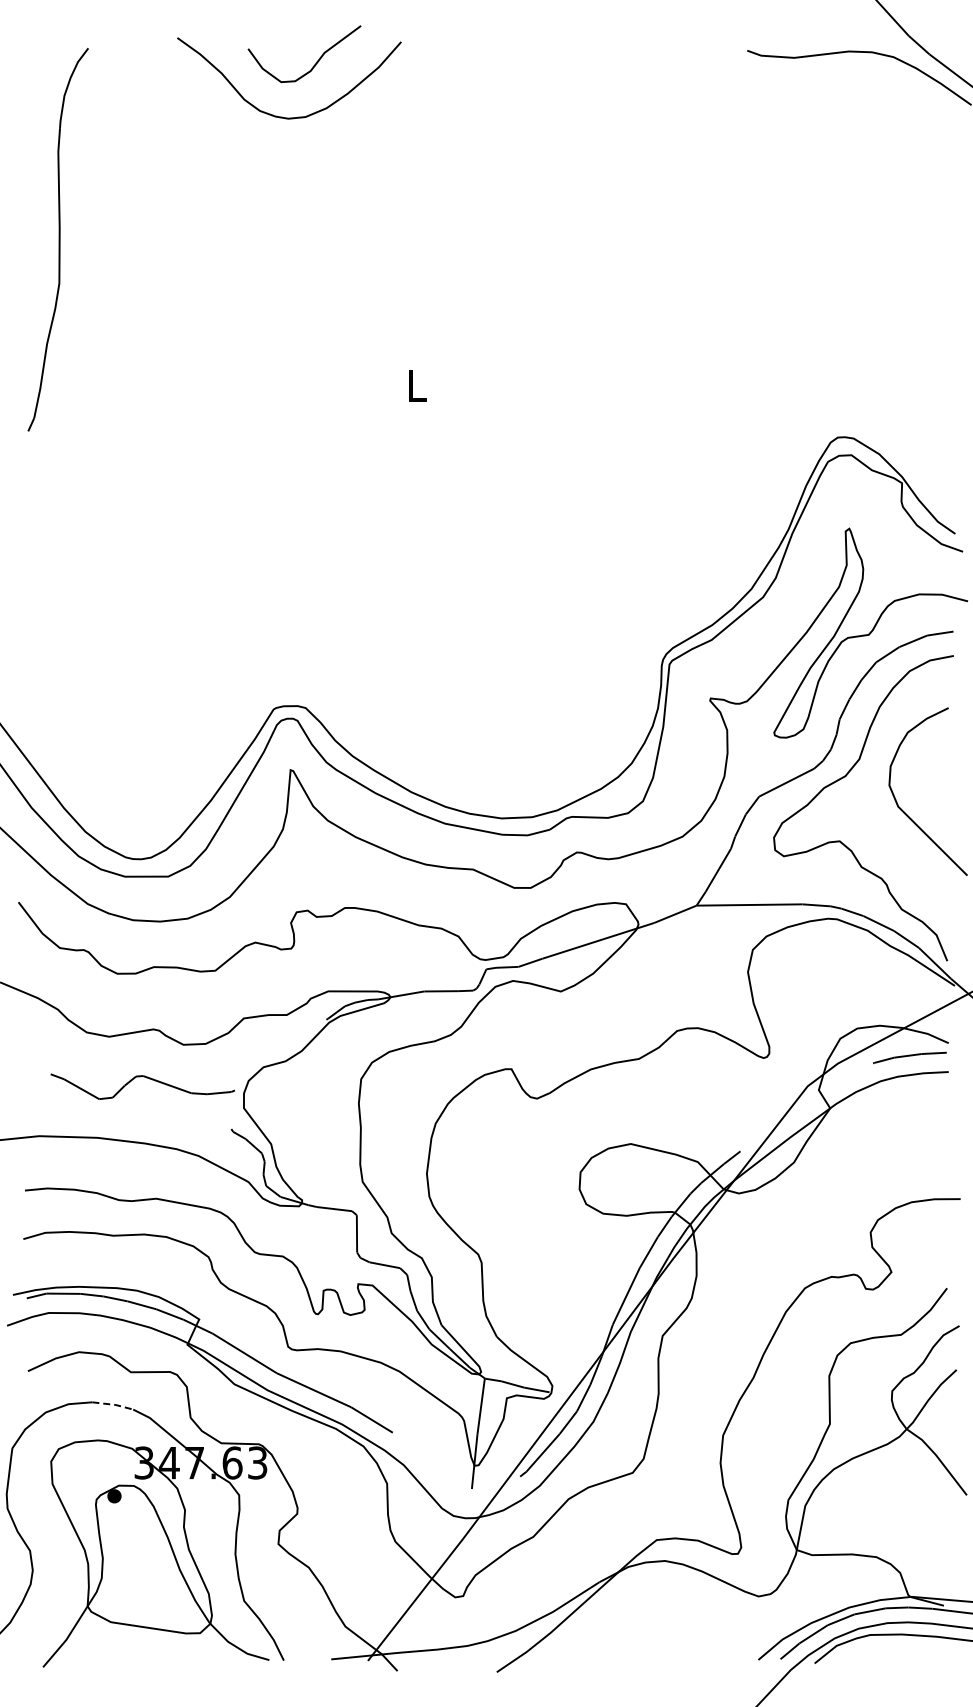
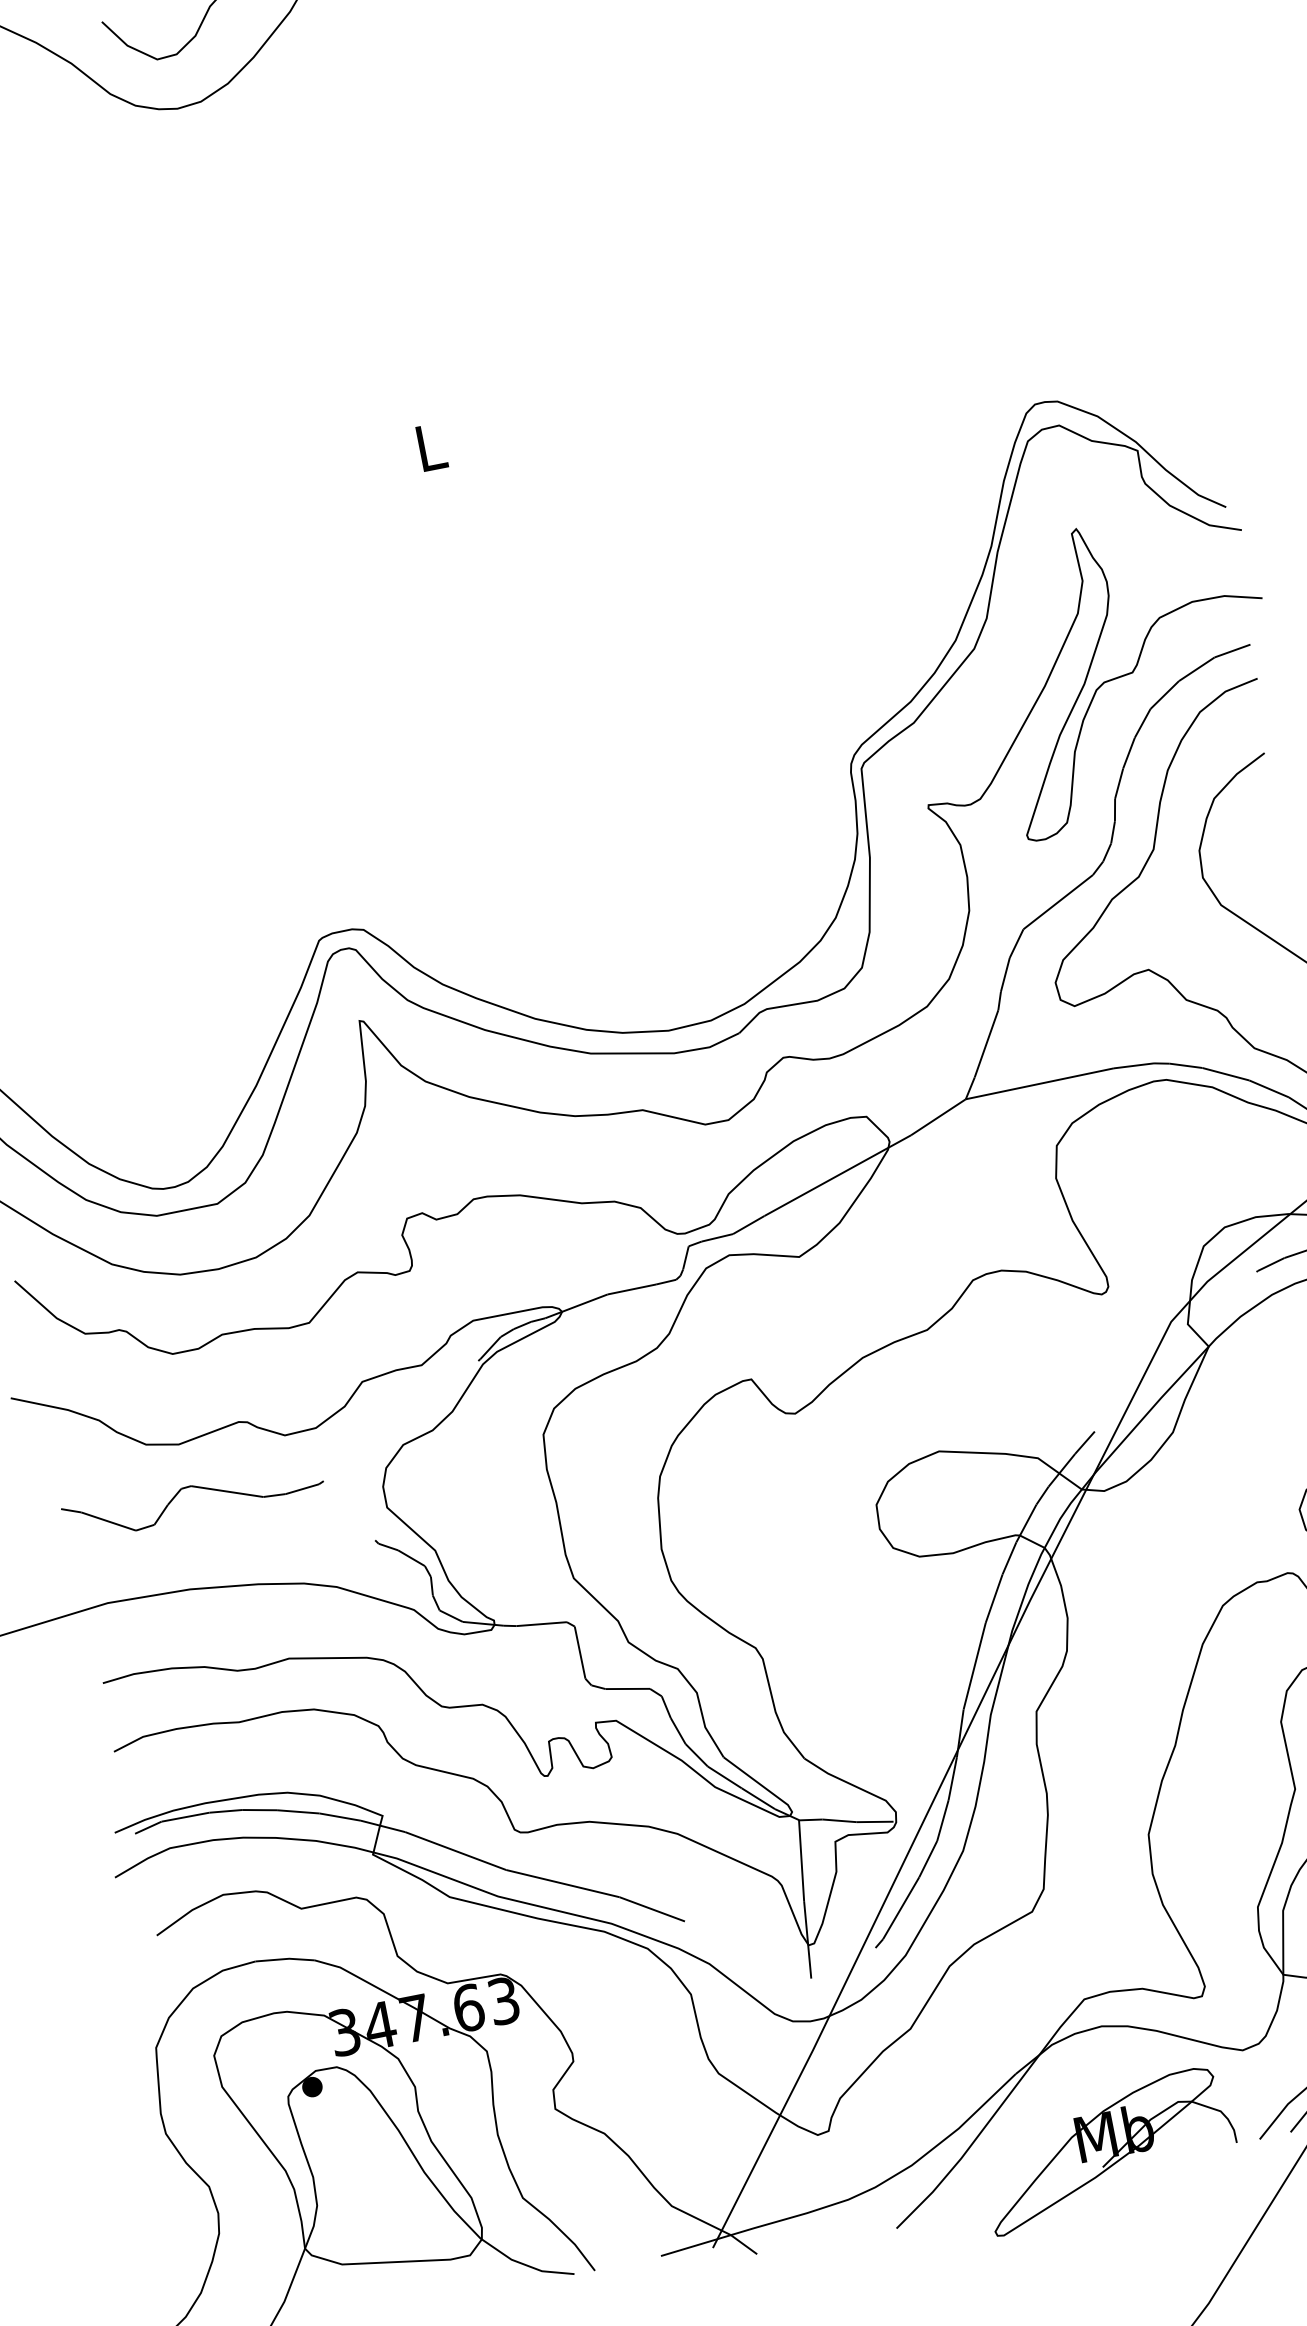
curve: (146, 1078) -> (196, 1488), moved
line: (113, 1404) -> (285, 1958), dashed -> solid
part: (653, 1646) -> (1109, 2149), added

